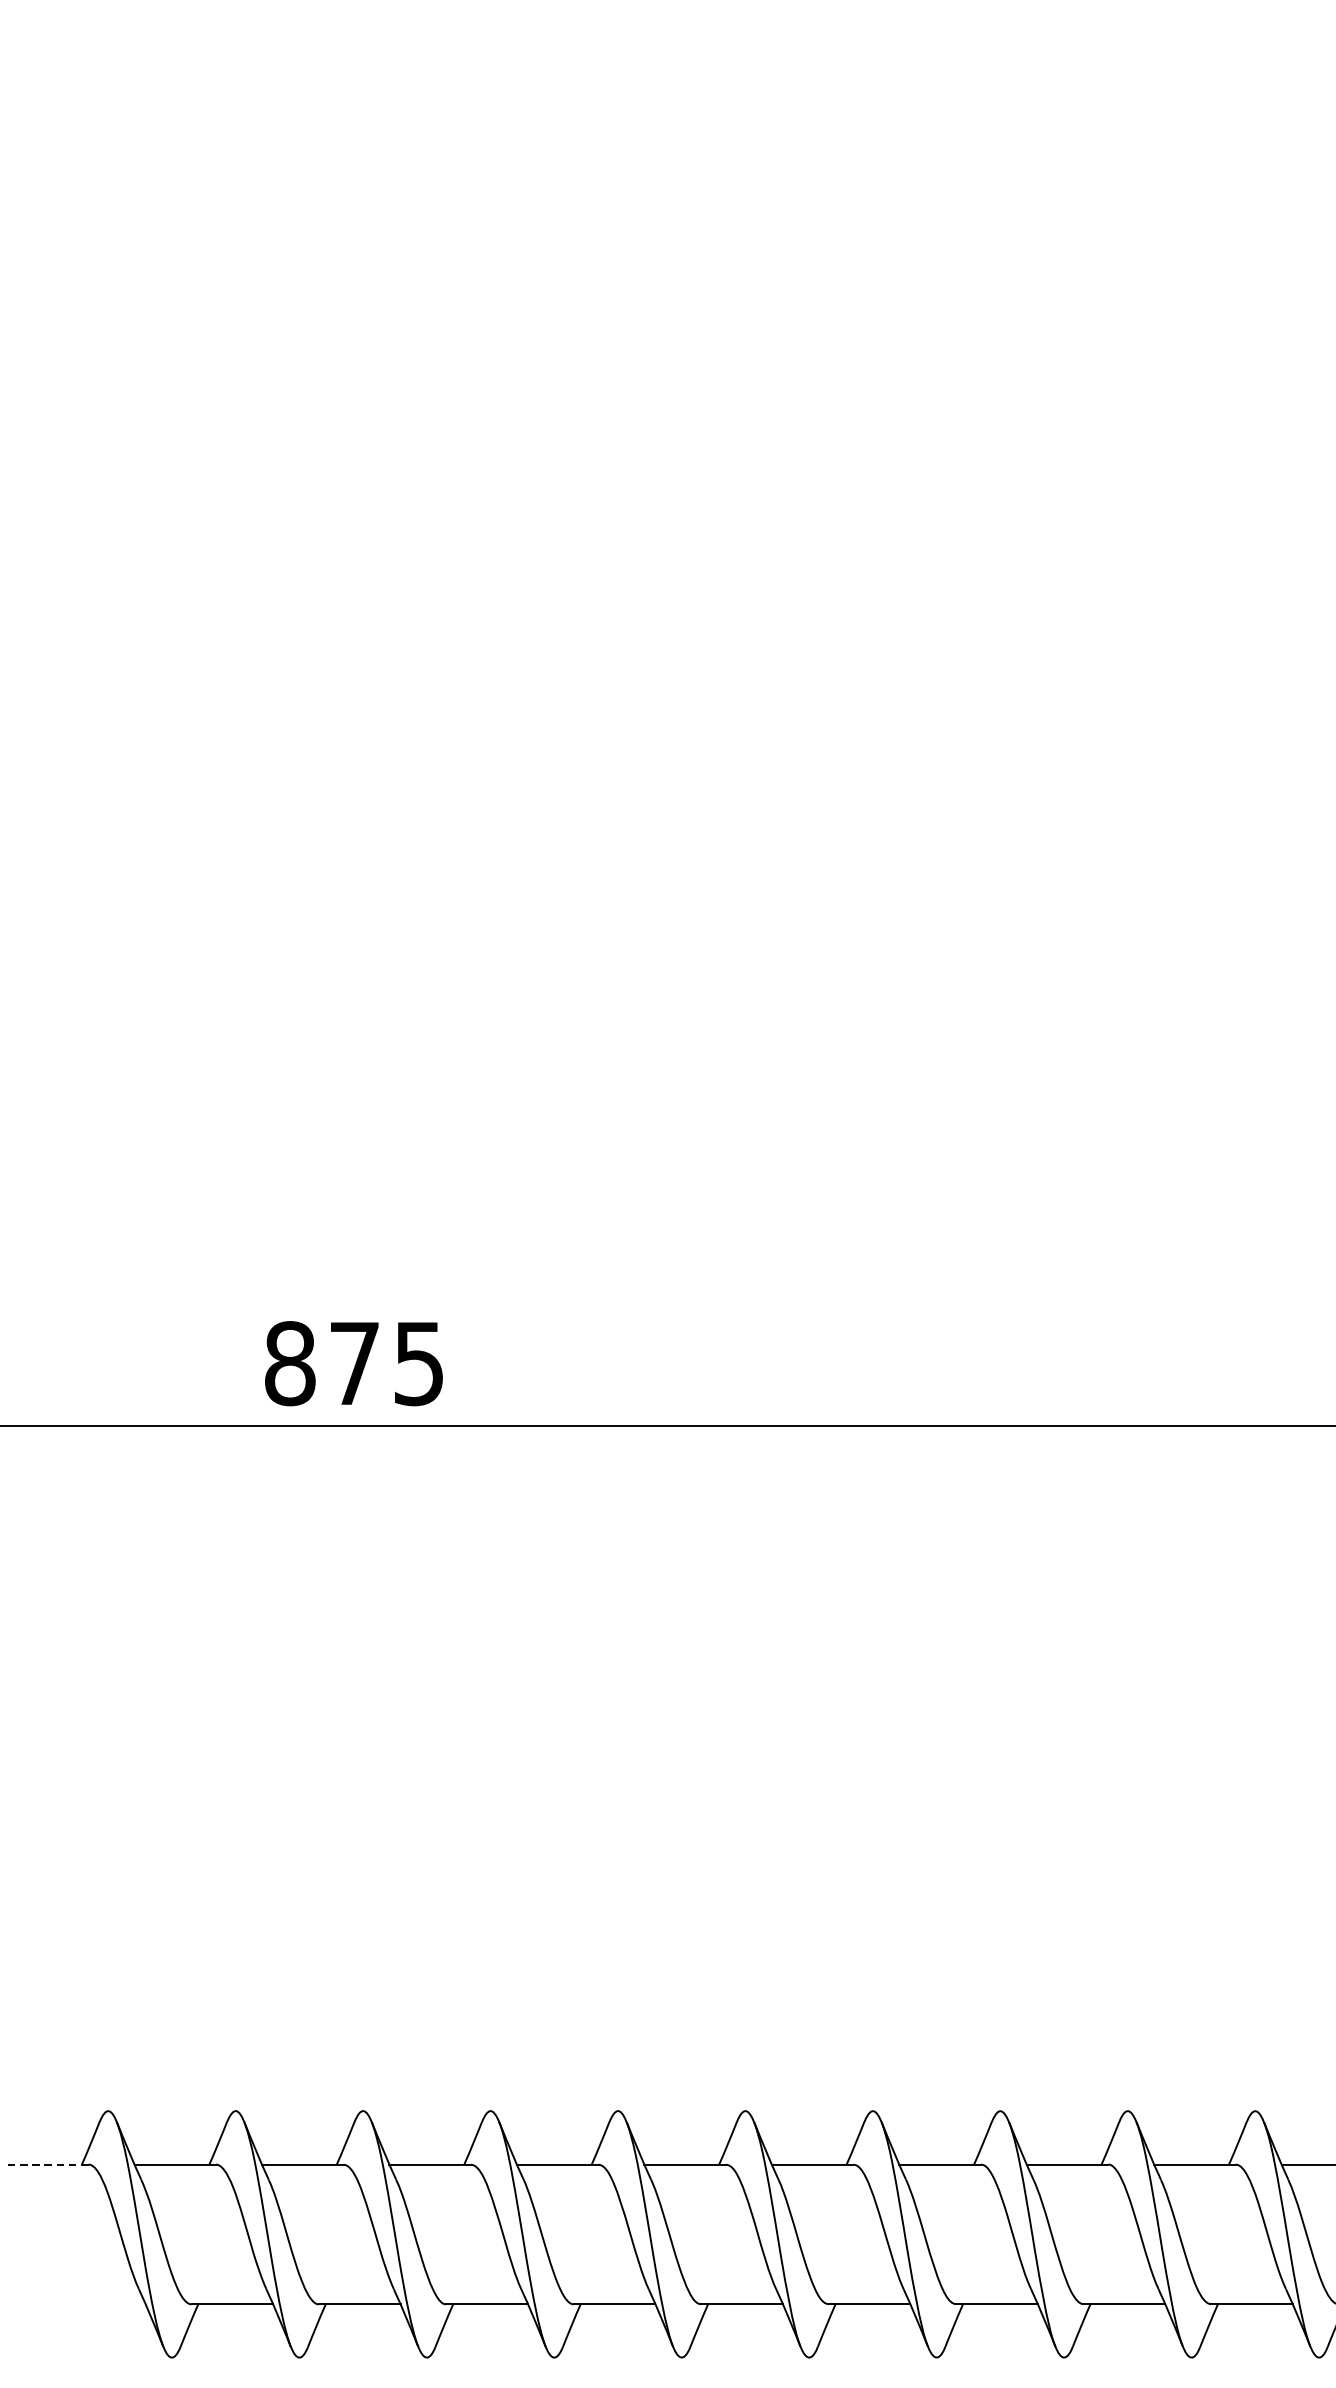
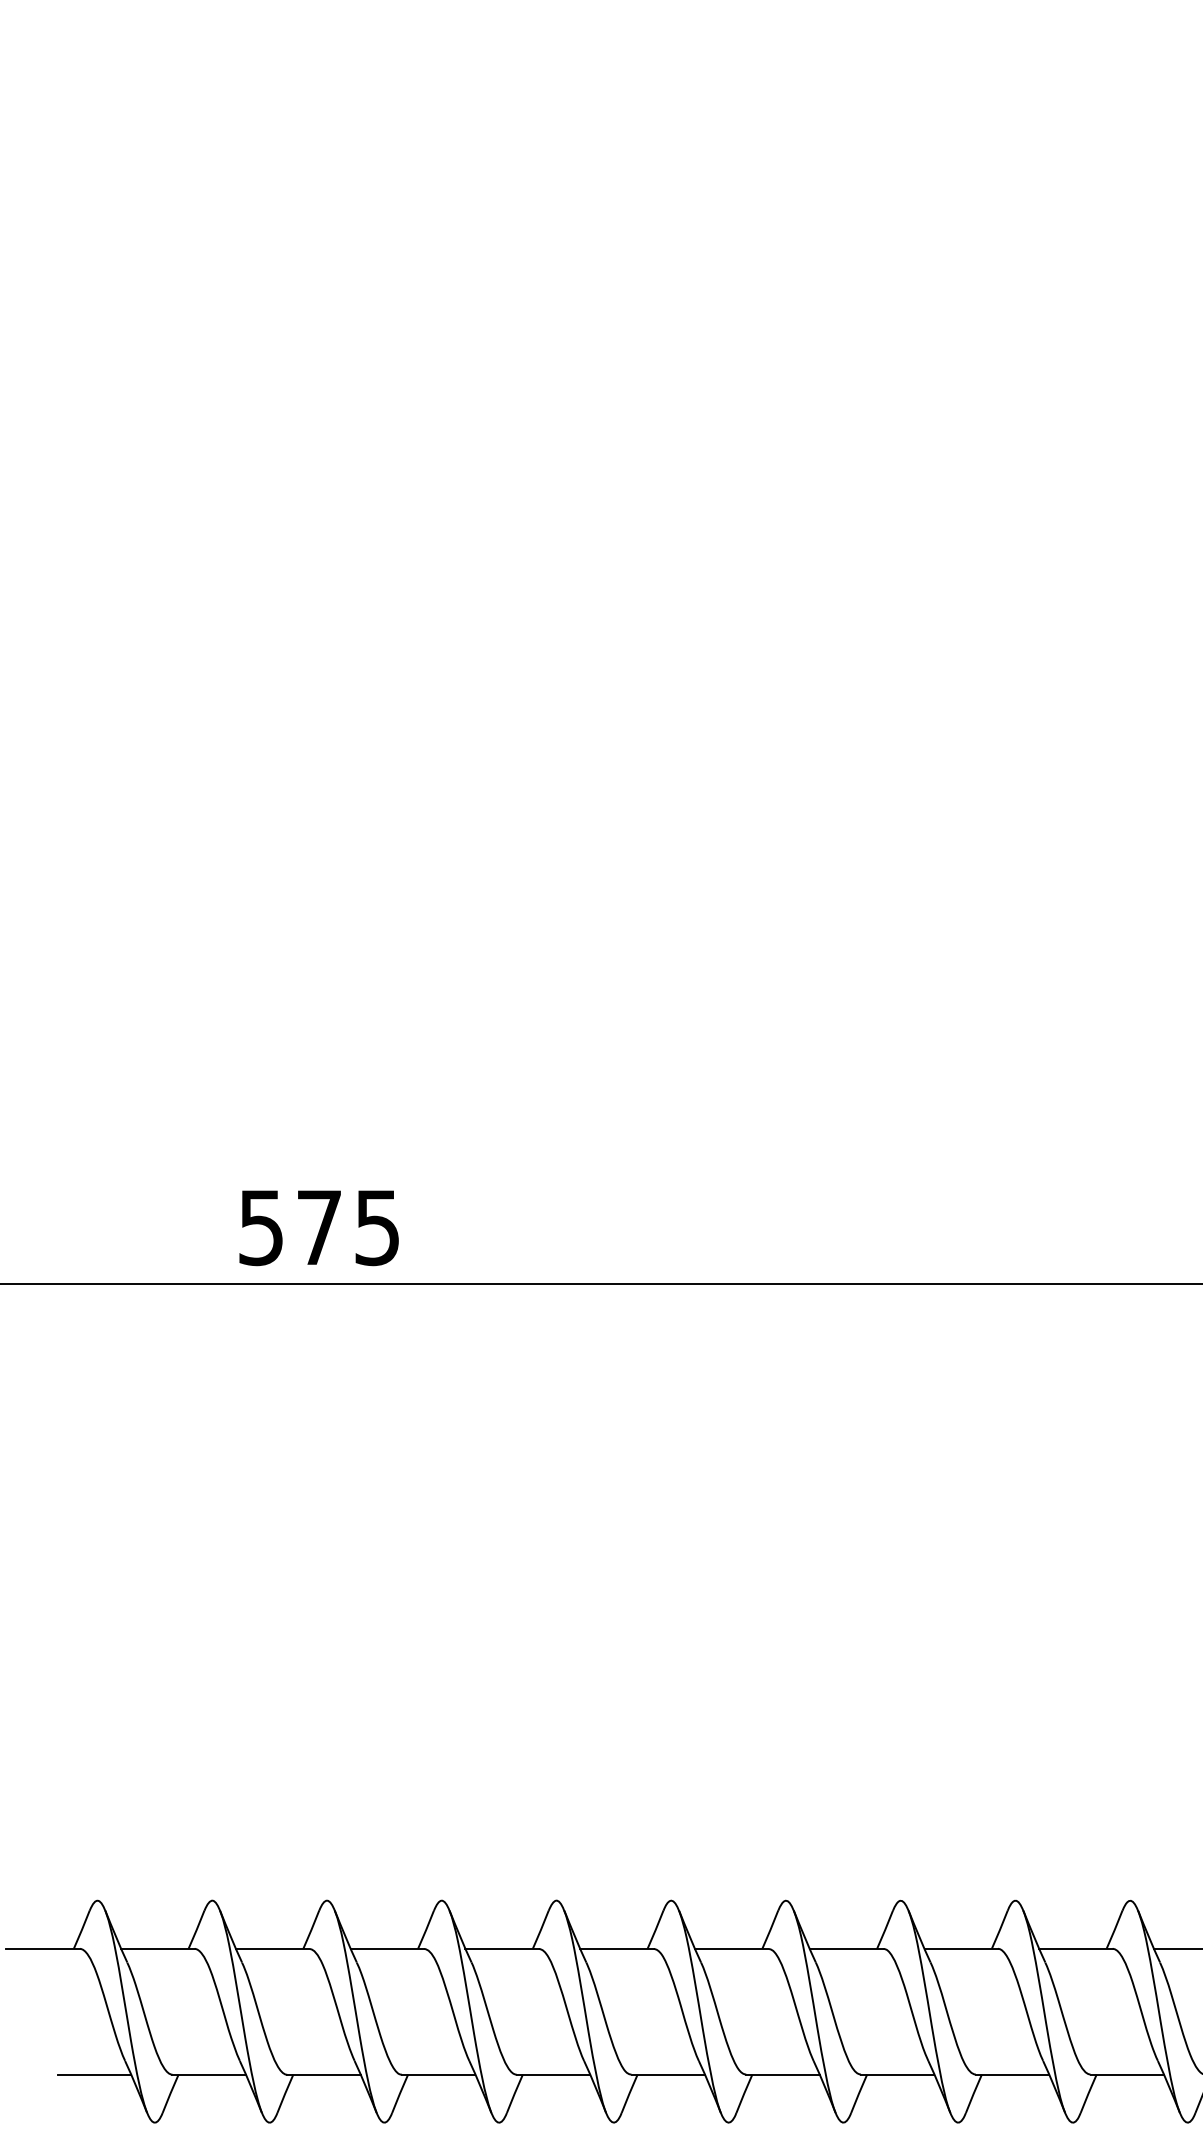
text: (290, 1363) -> (261, 1227), 875 -> 575
line: (48, 2164) -> (43, 1948), dashed -> solid
line: (104, 2304) -> (94, 2074), added

